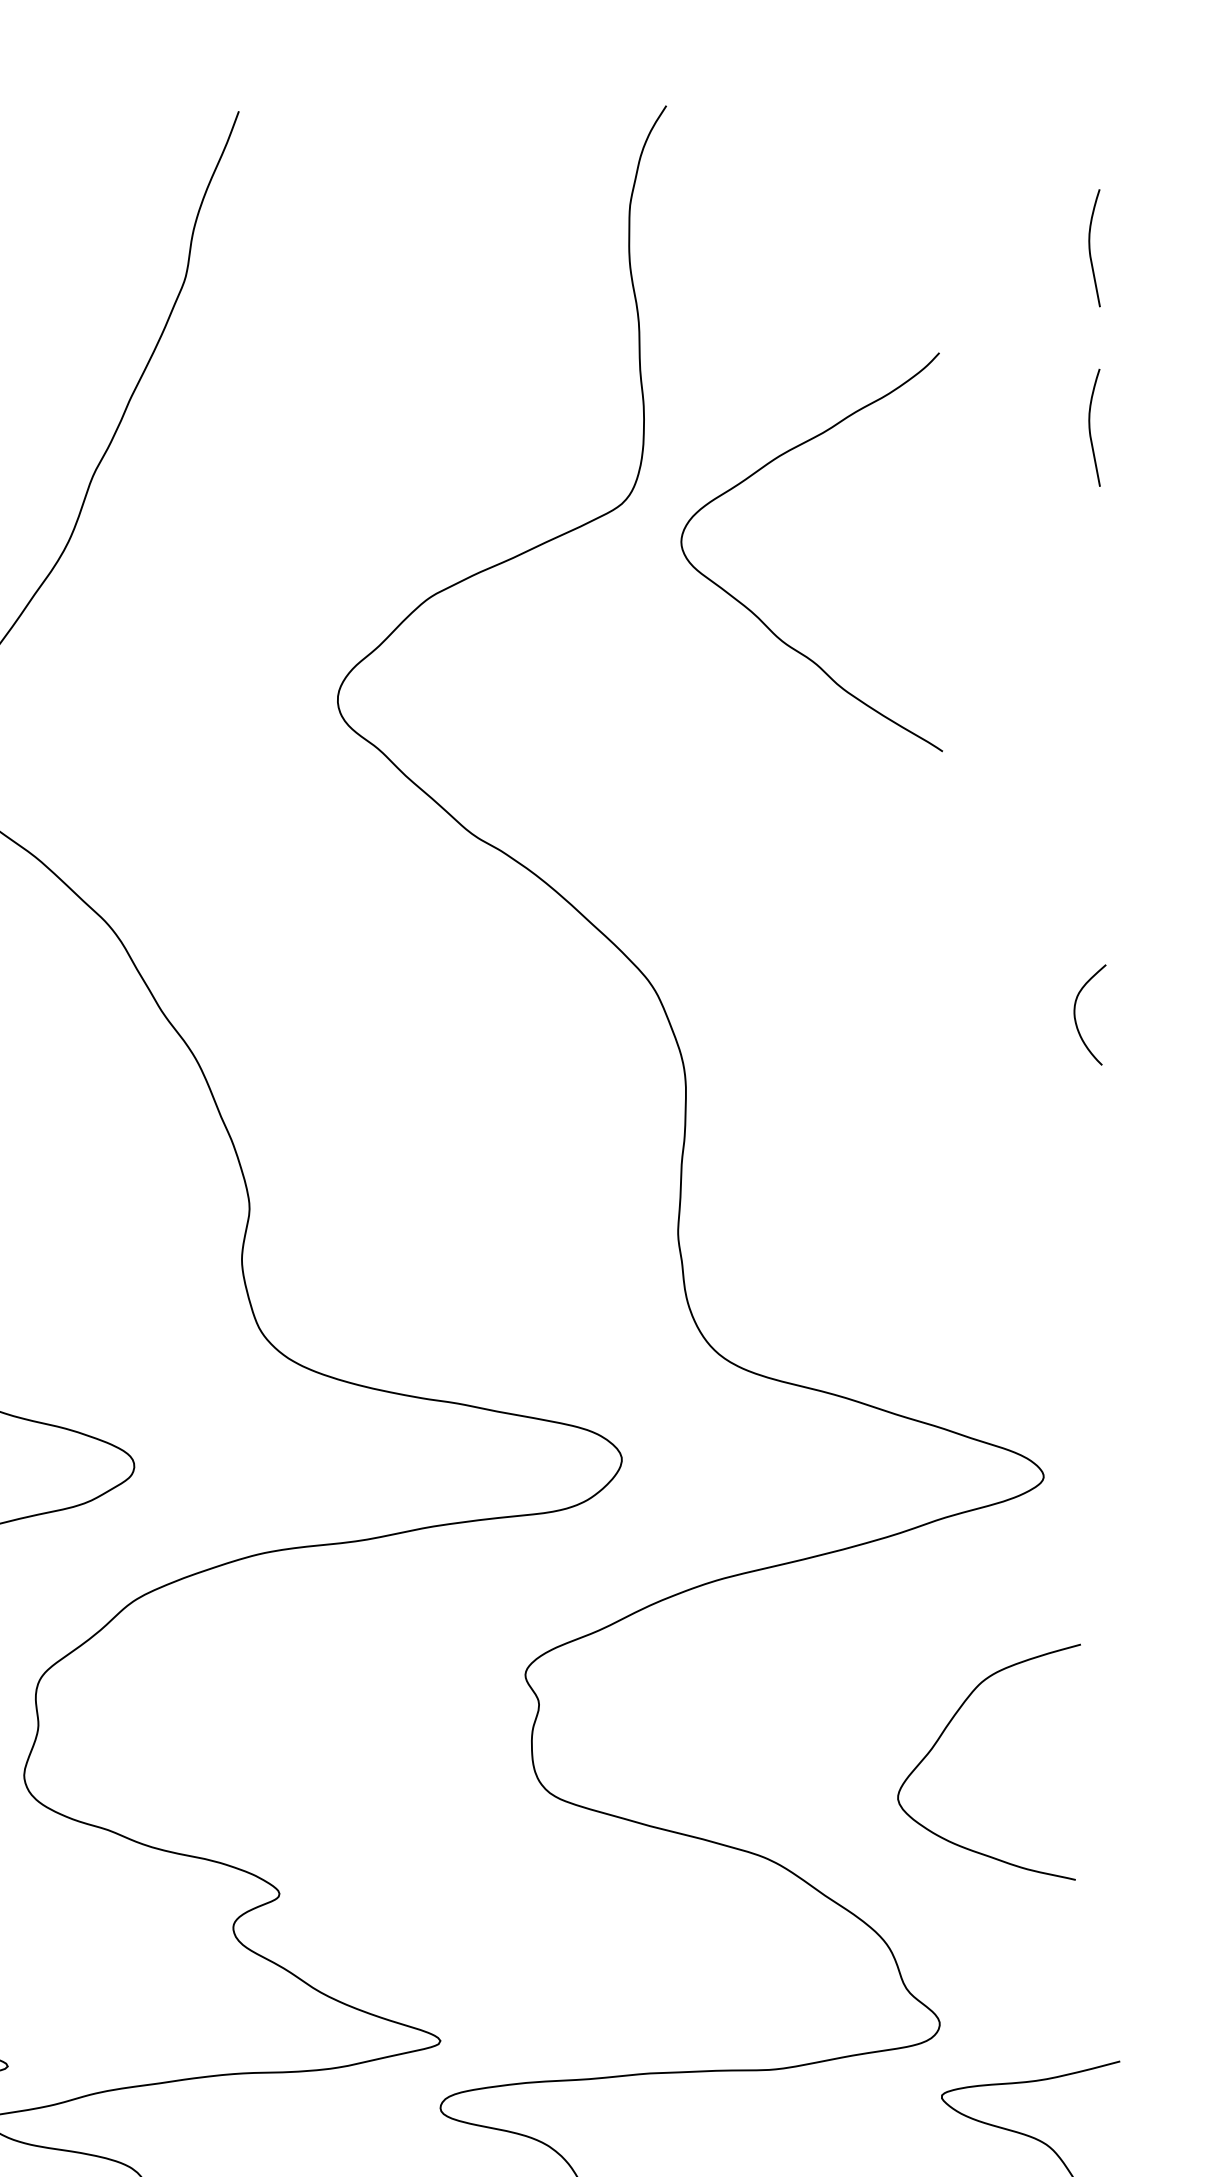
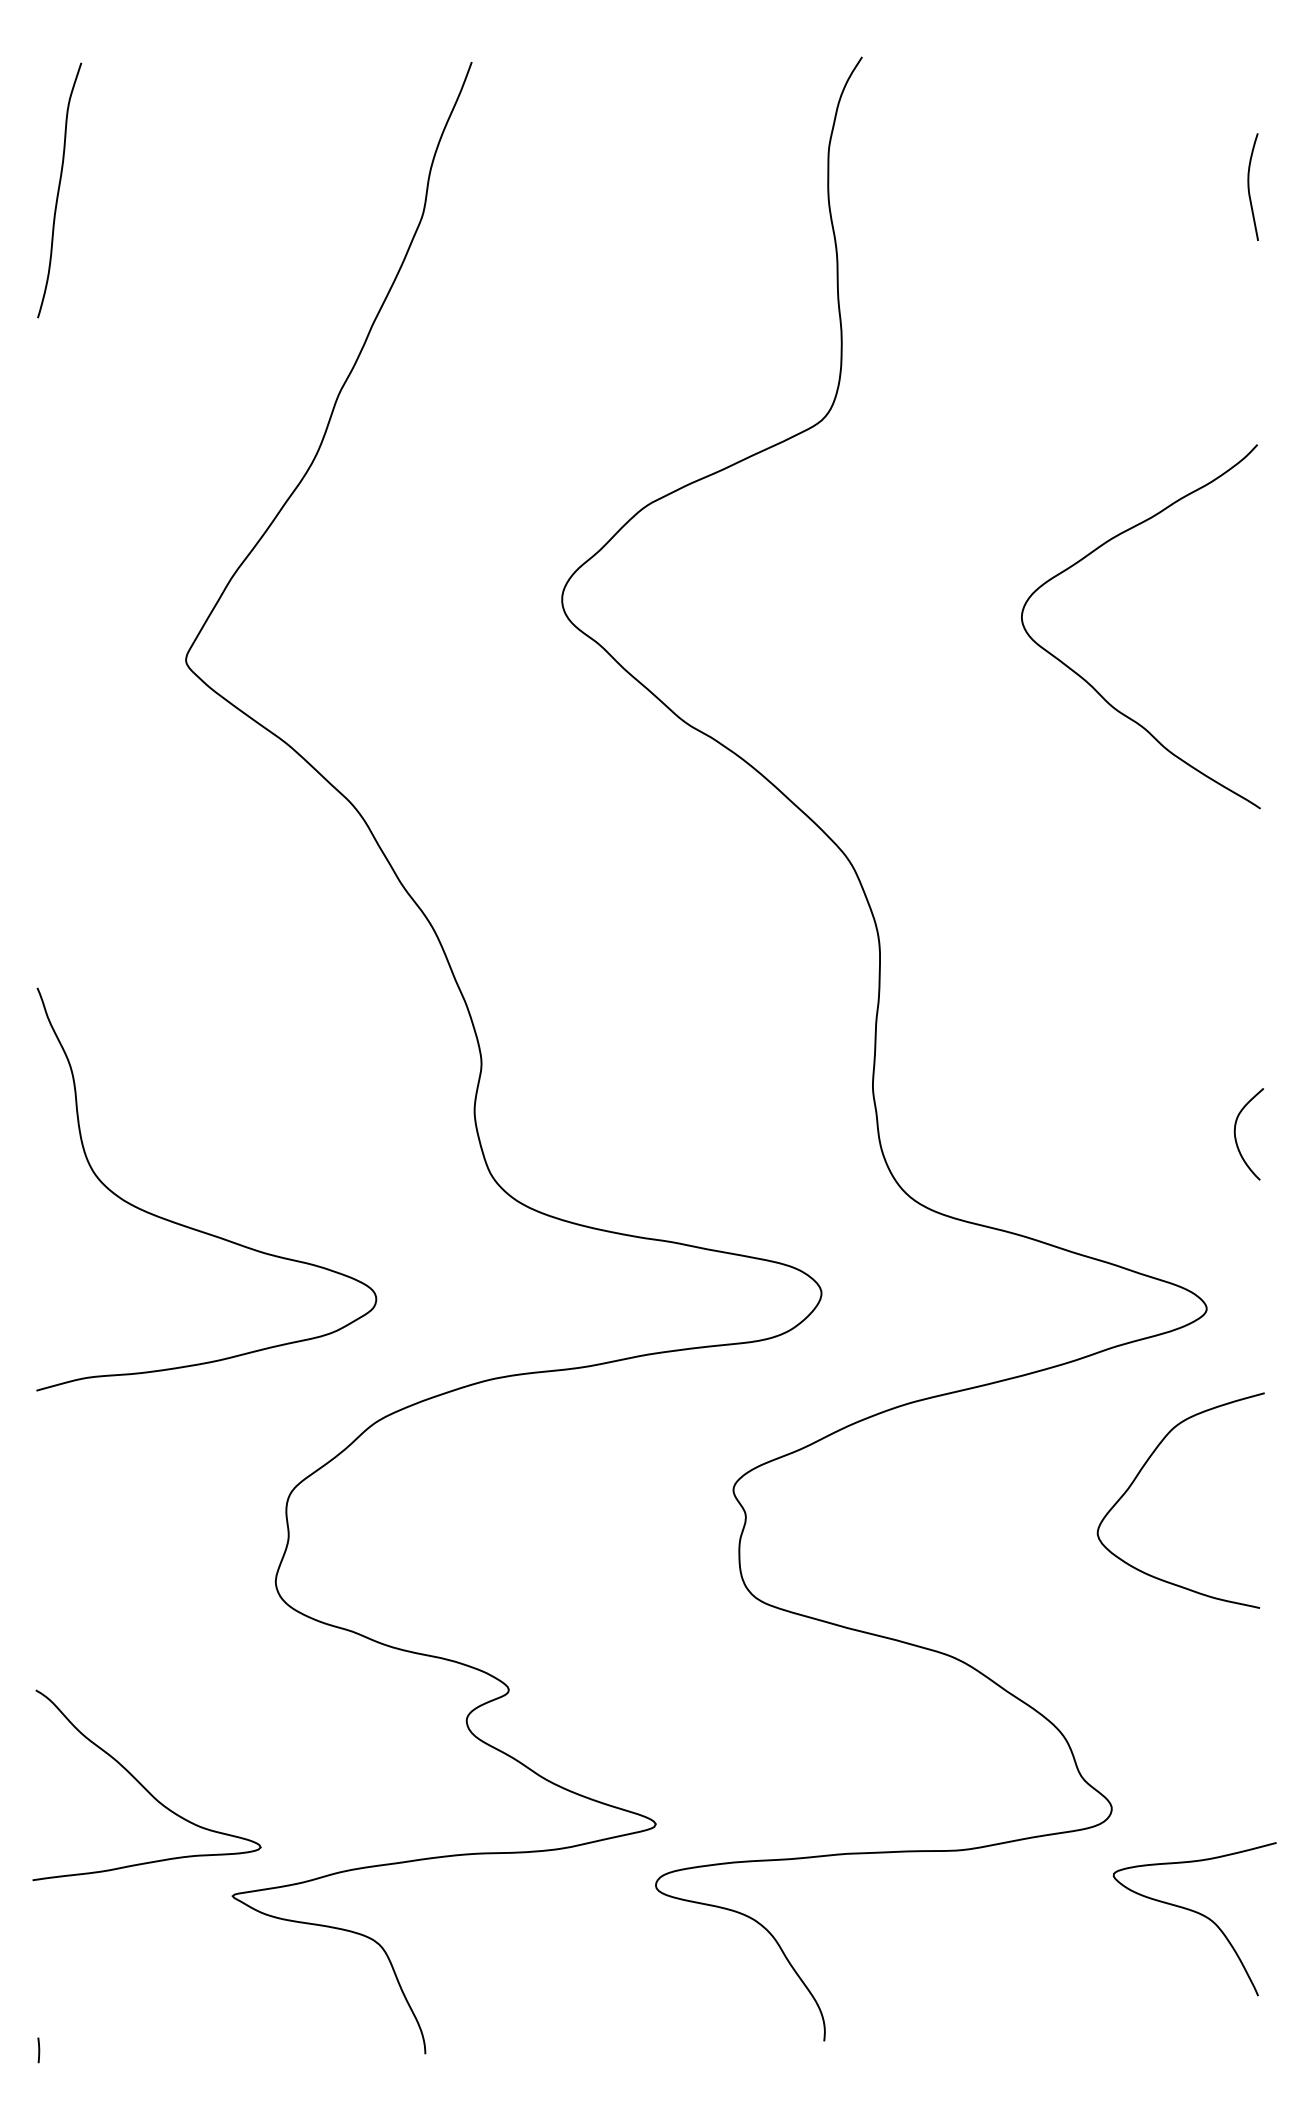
curve: (1090, 427) -> (1249, 350), removed
curve: (756, 614) -> (1090, 683), moved
curve: (1076, 1018) -> (1236, 1137), moved
curve: (943, 1733) -> (1139, 1474), moved

